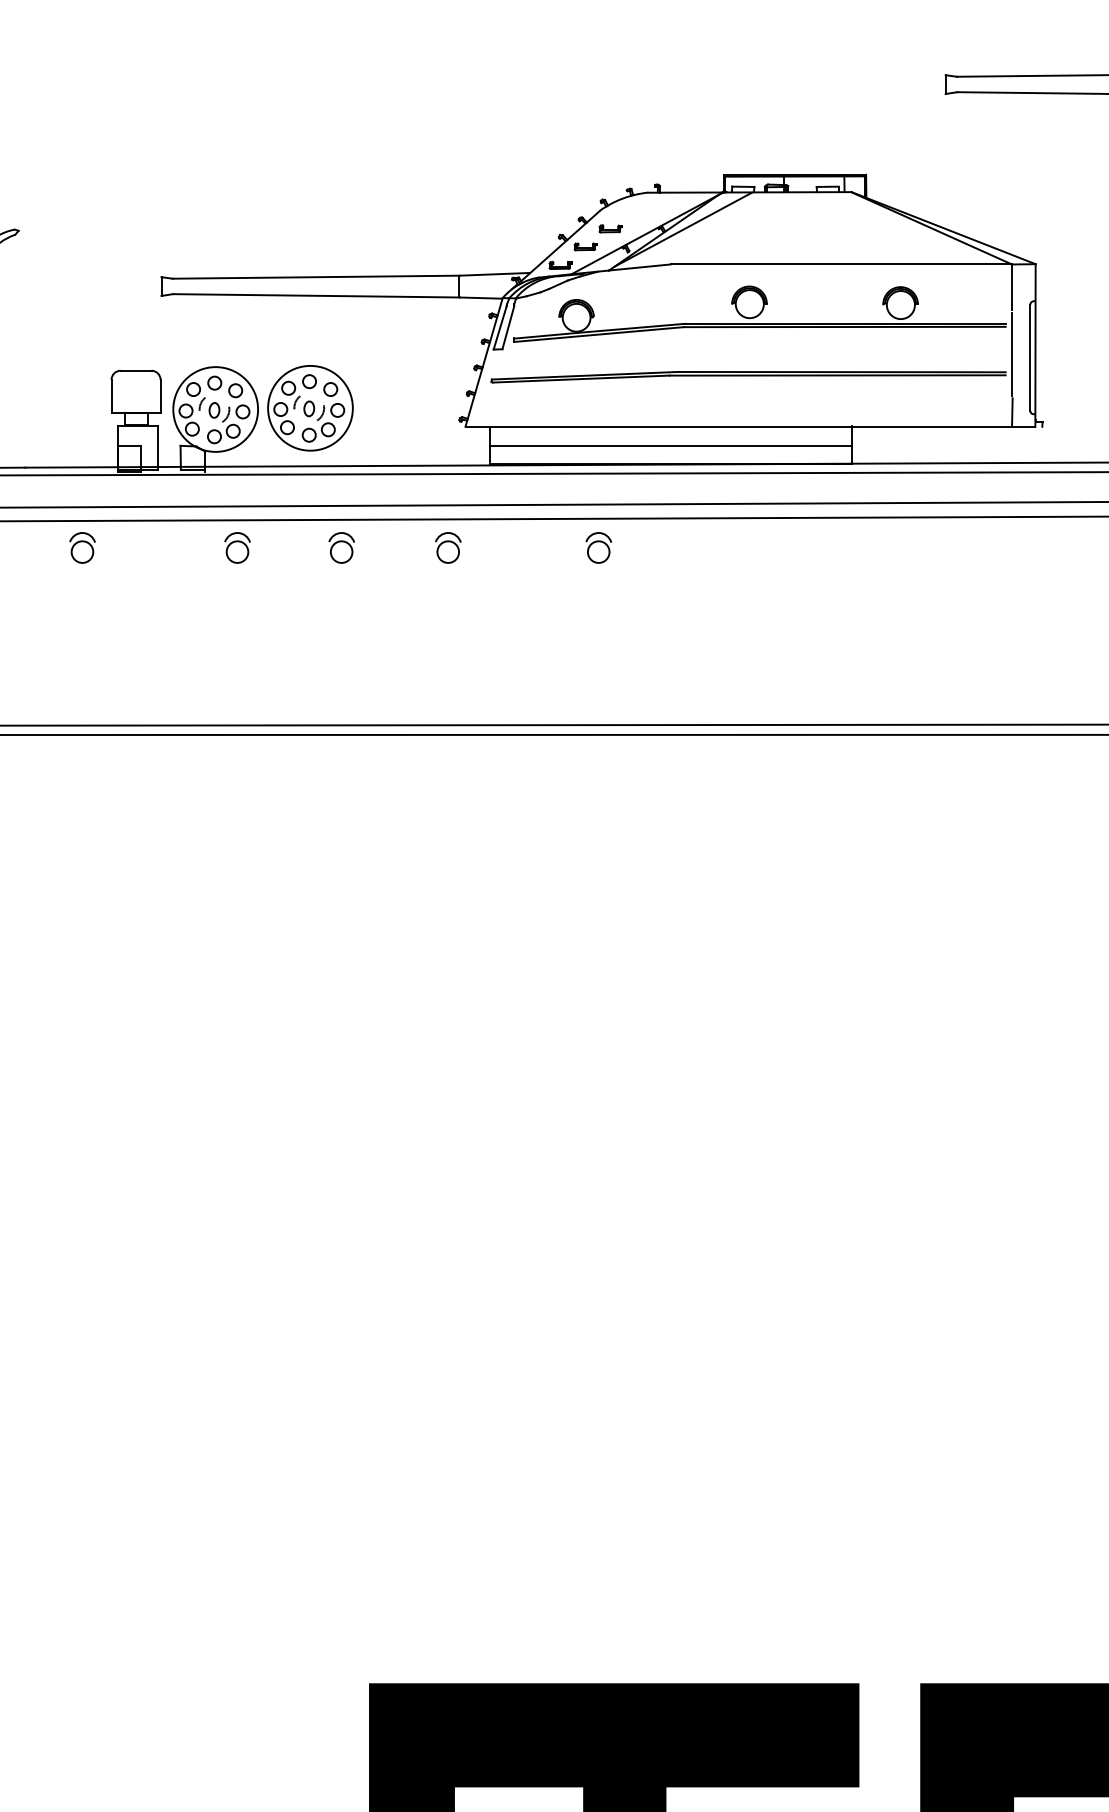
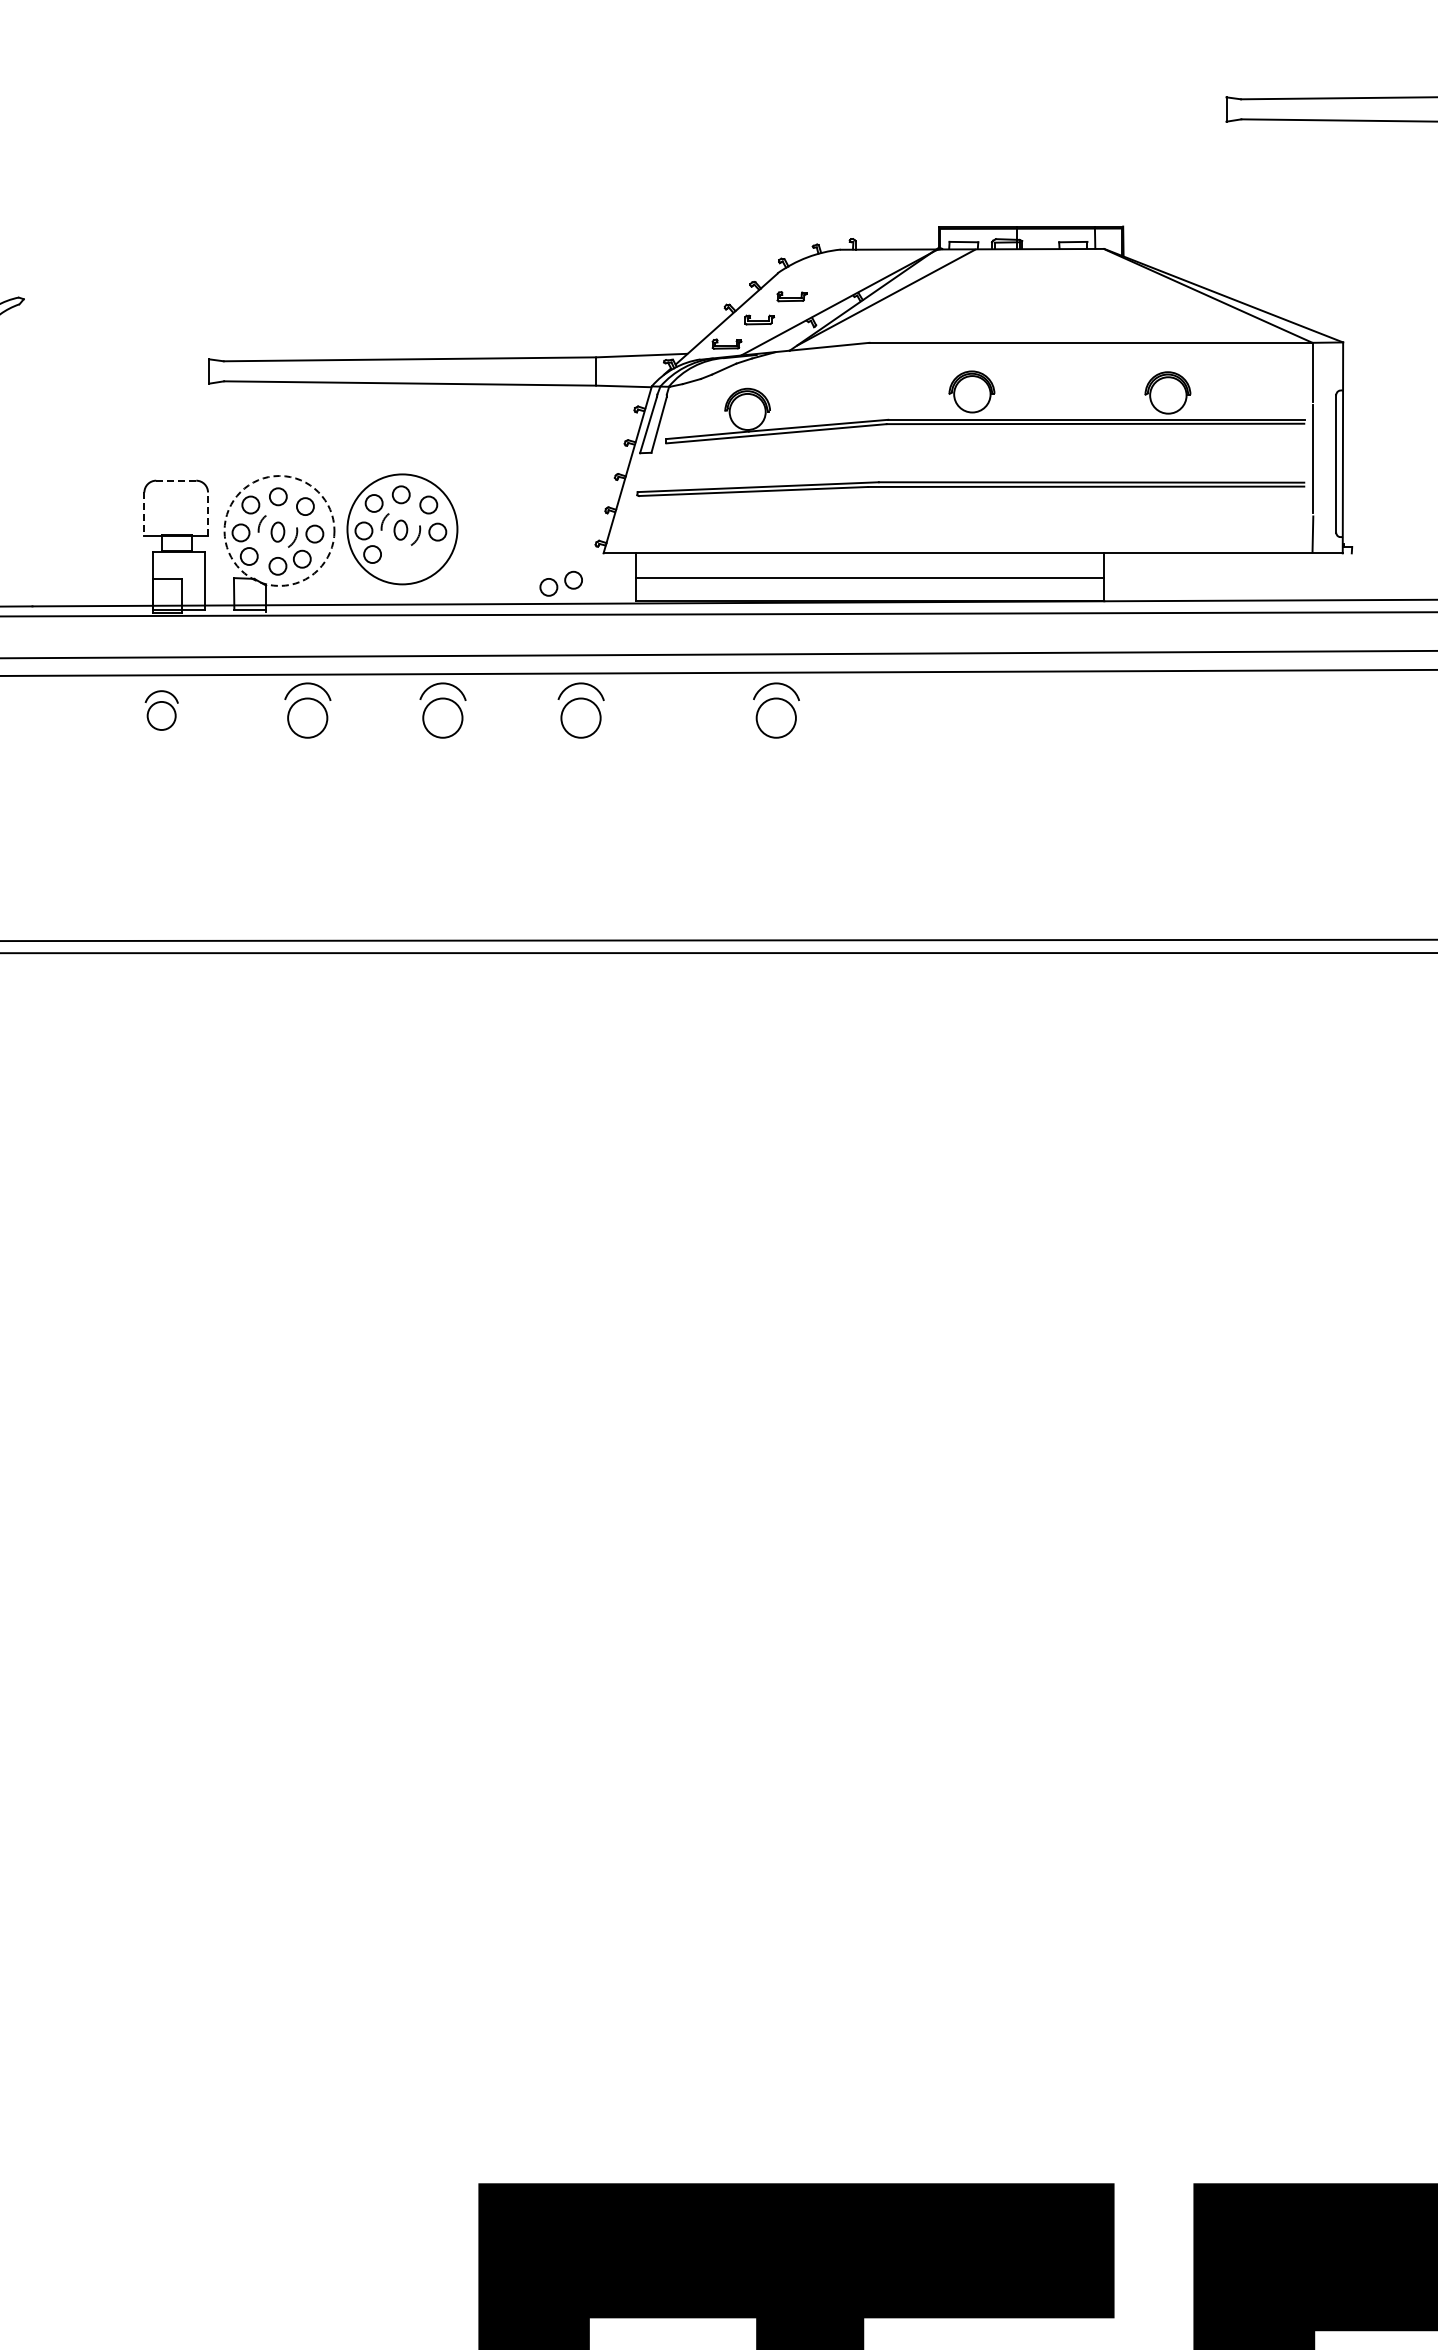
line: (135, 370) -> (175, 480), solid -> dashed
line: (111, 396) -> (144, 514), solid -> dashed
line: (160, 396) -> (208, 514), solid -> dashed
circle: (215, 409) -> (279, 530), solid -> dashed
part: (318, 432) -> (560, 583), moved
part: (82, 547) -> (161, 710), moved
part: (237, 547) -> (307, 710), size x1.4
part: (341, 547) -> (442, 710), size x1.4
part: (448, 547) -> (581, 710), size x1.4
part: (598, 547) -> (776, 710), size x1.4

